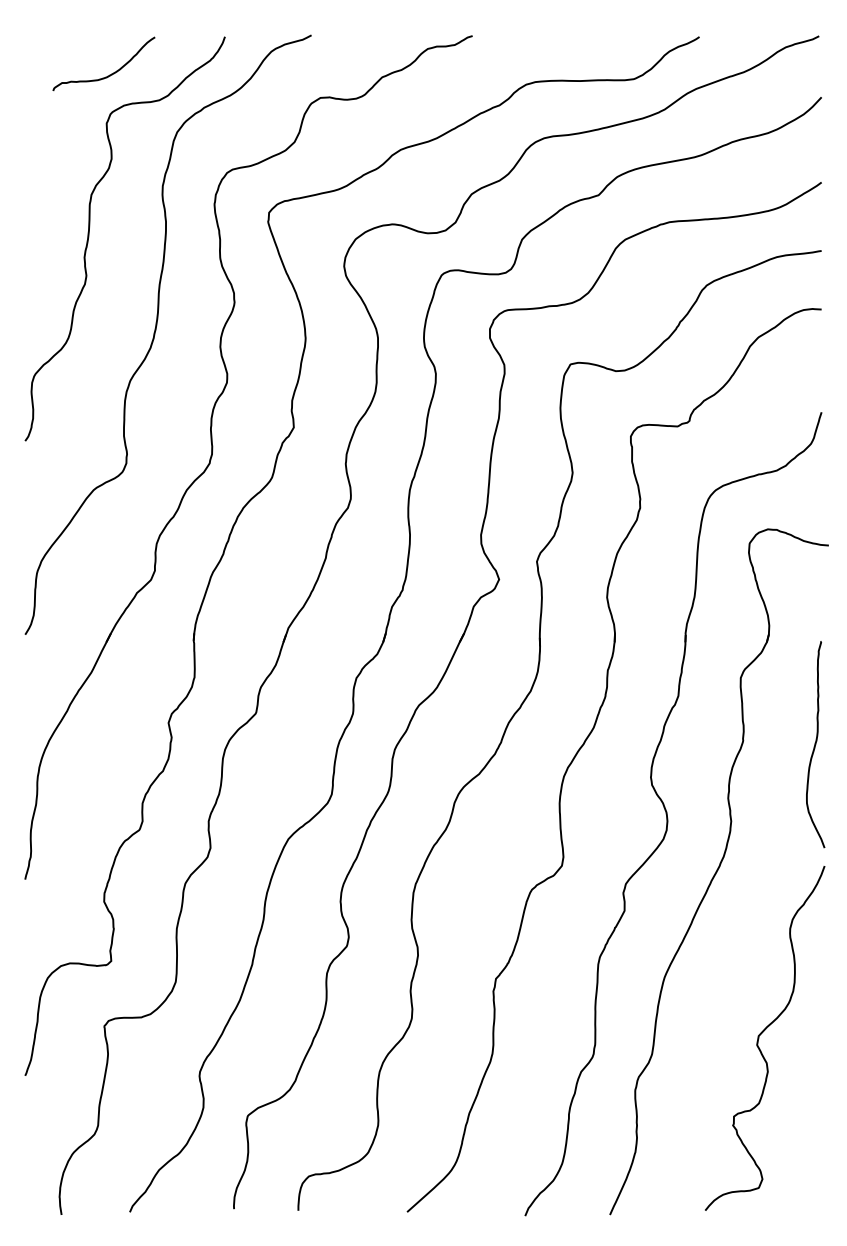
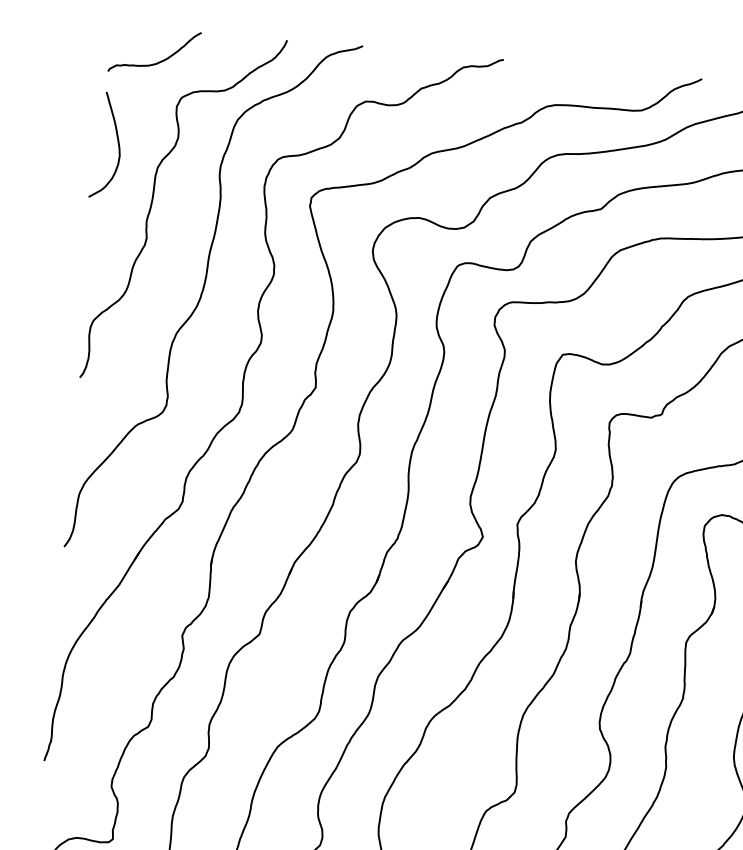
curve: (109, 74) -> (158, 61), moved
curve: (43, 171) -> (117, 143), added

